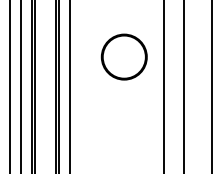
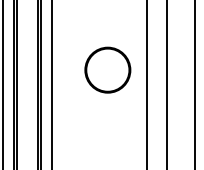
circle: (123, 56) -> (107, 69), moved

